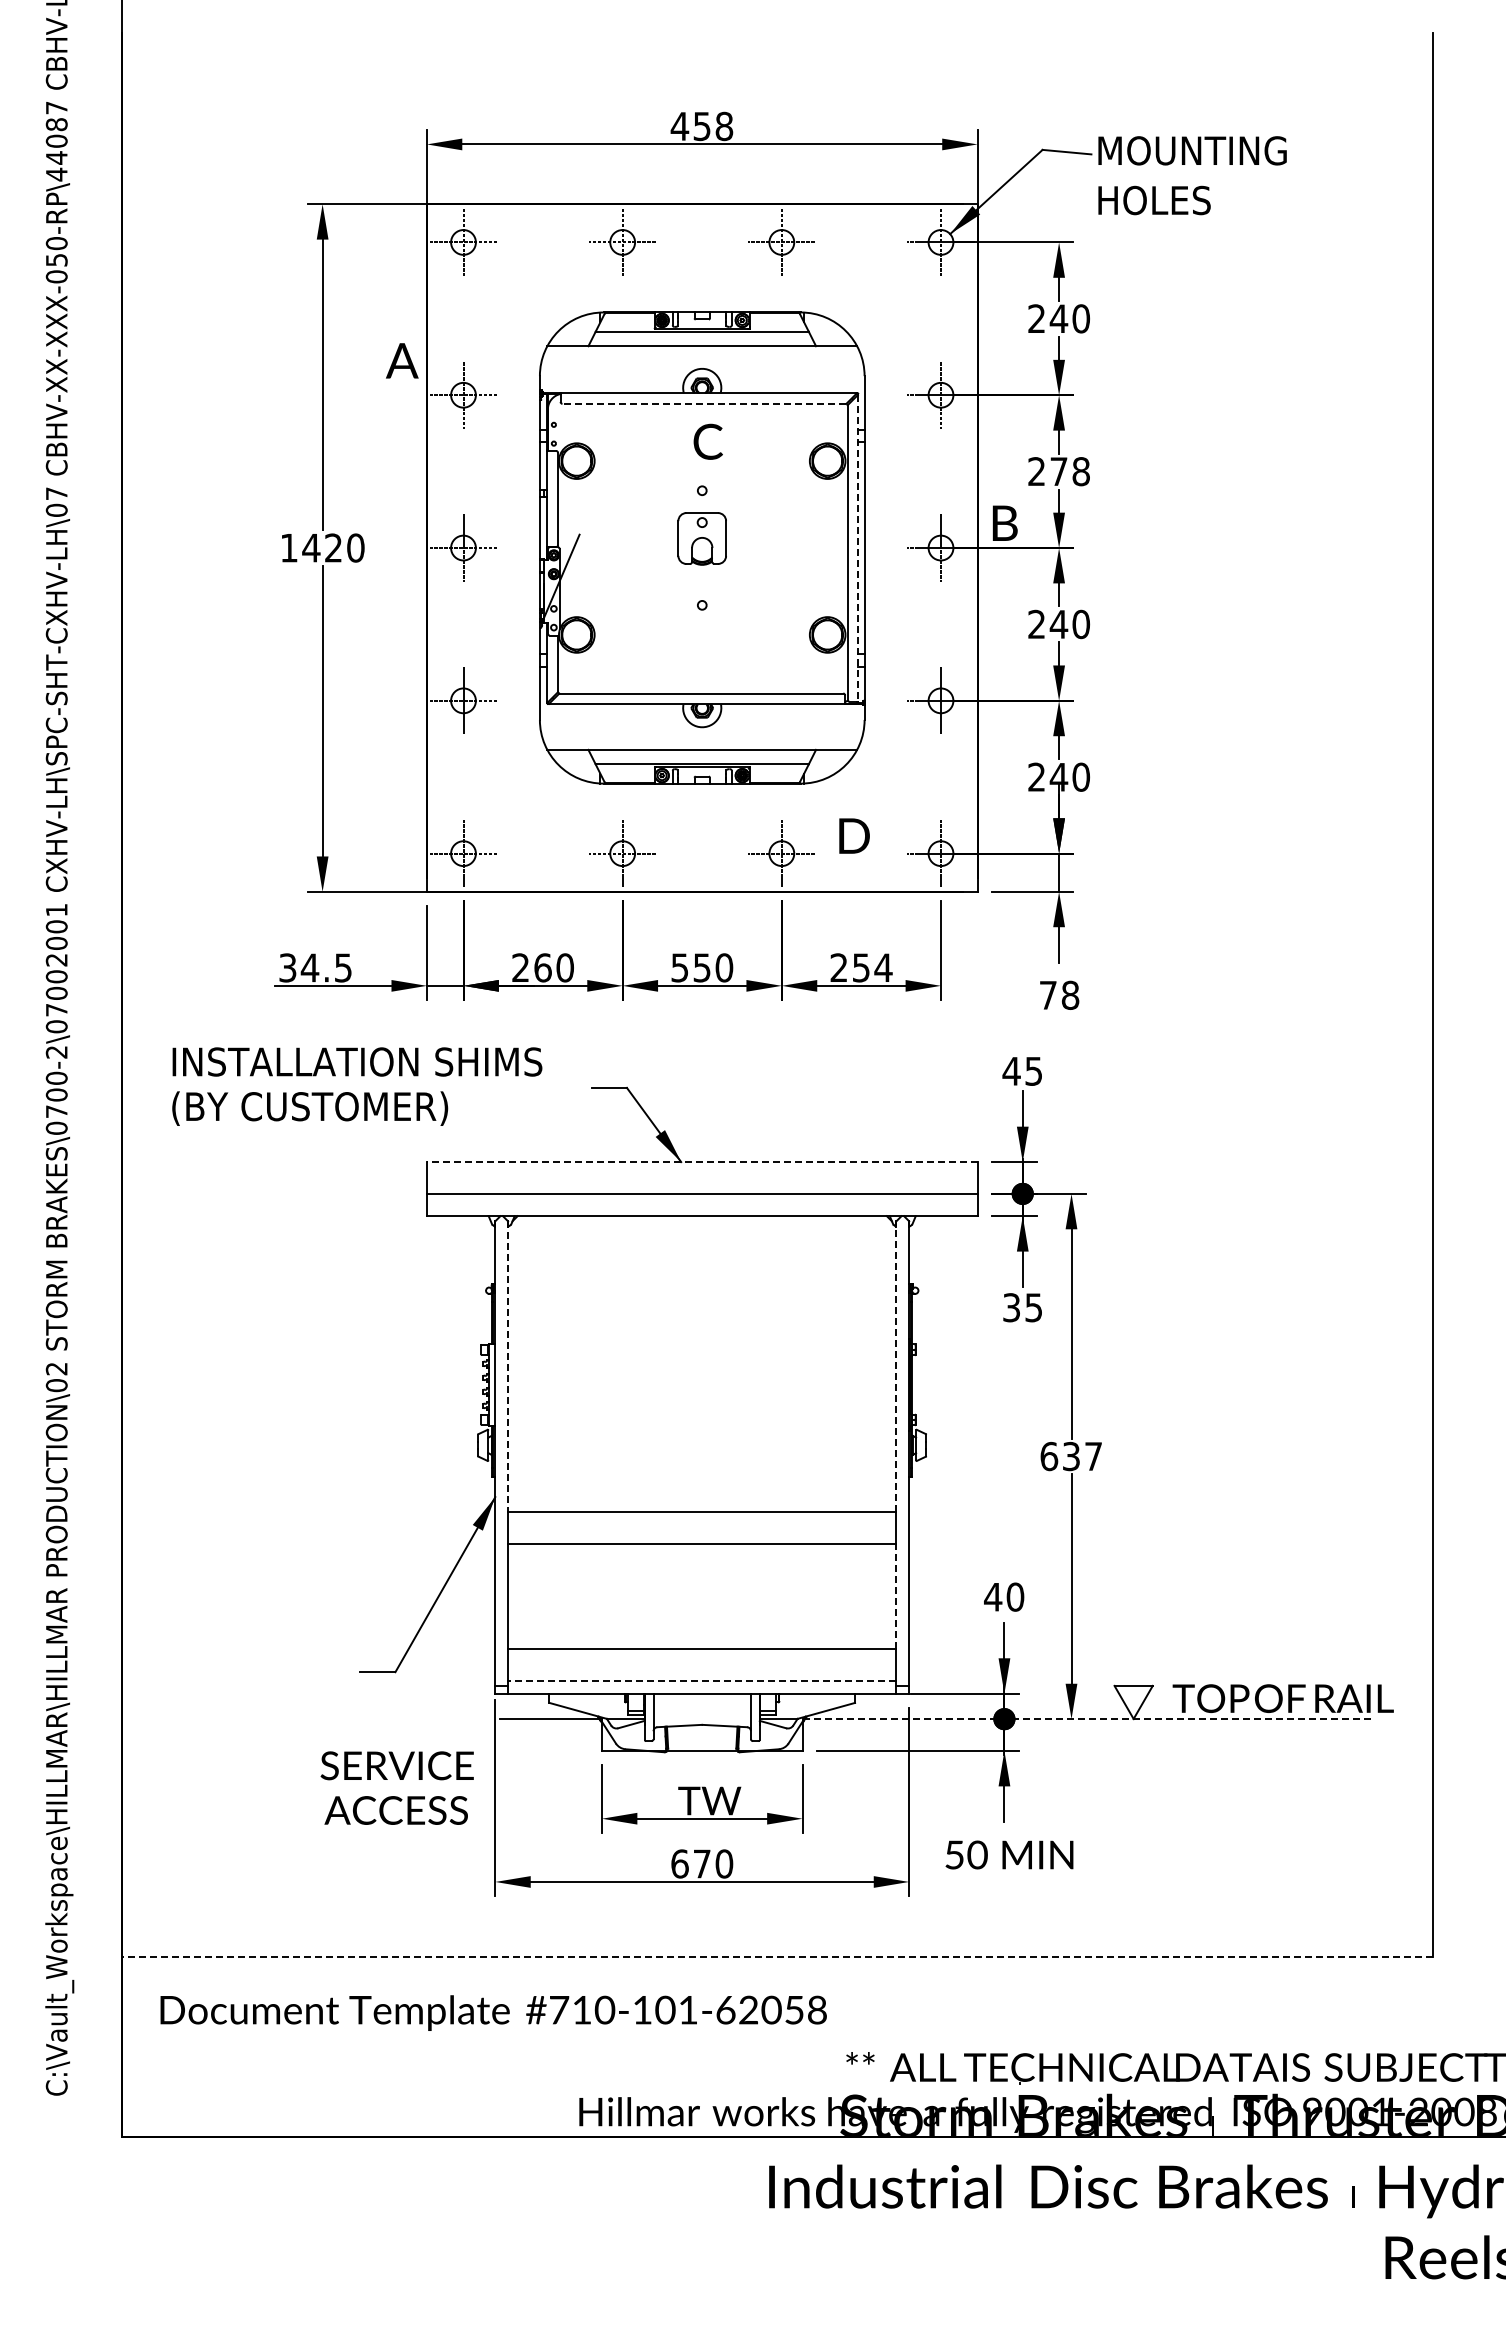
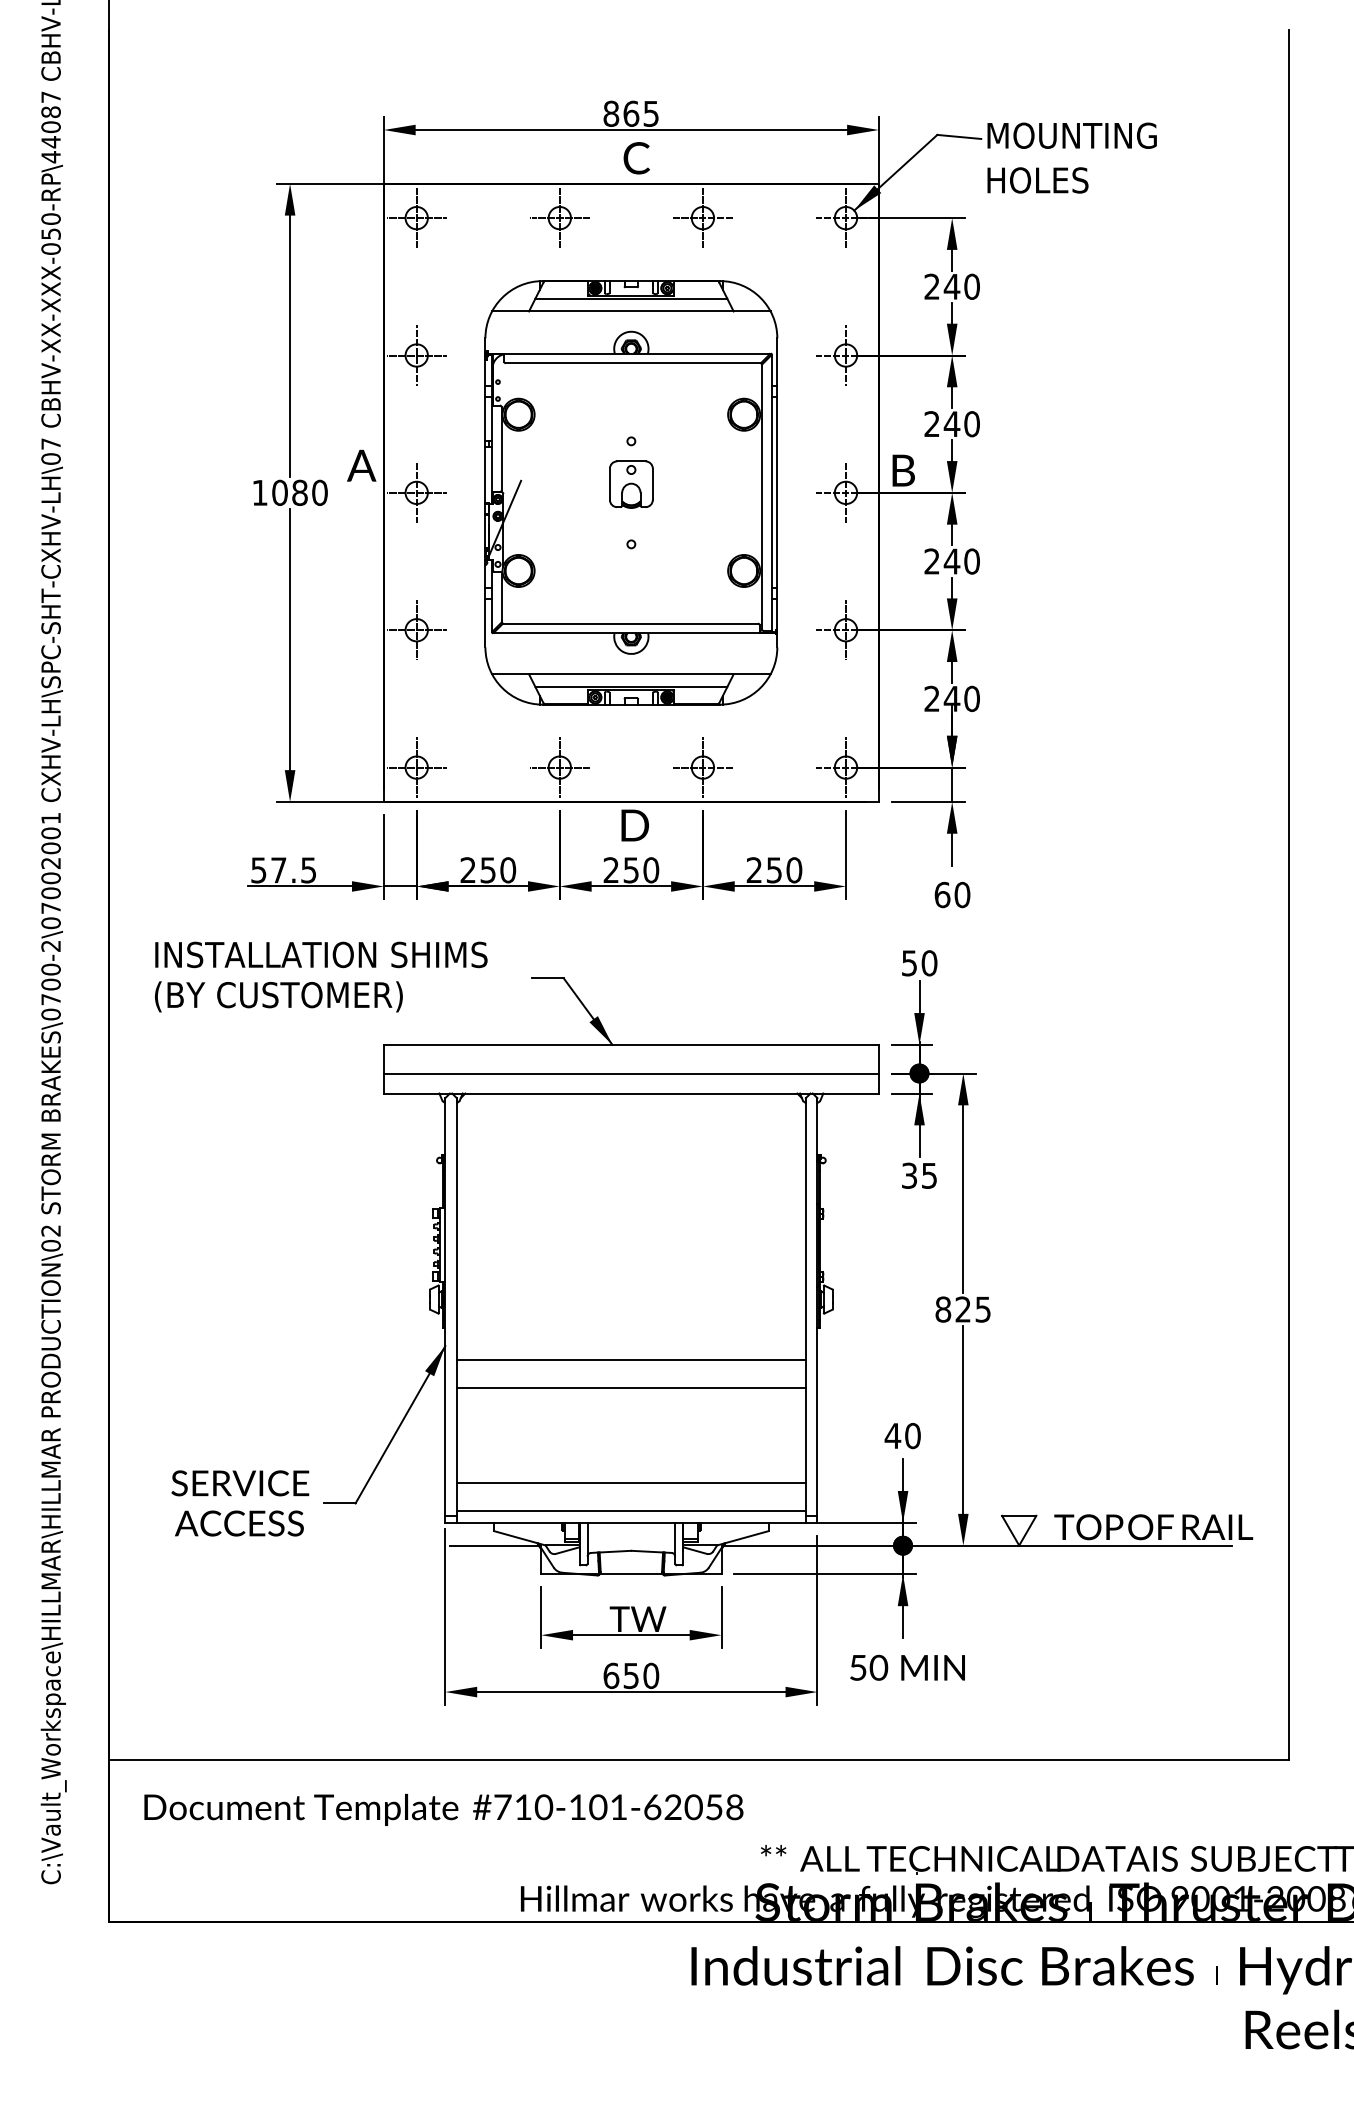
text: (701, 126) -> (630, 113), 458 -> 865
text: (402, 360) -> (361, 465), moved
line: (704, 403) -> (633, 362), dashed -> solid
text: (707, 441) -> (636, 157), moved
text: (1069, 471) -> (961, 424), 278 -> 240
text: (322, 547) -> (289, 492), 1420 -> 1080
line: (858, 548) -> (771, 493), dashed -> solid
text: (854, 835) -> (635, 825), moved
text: (299, 967) -> (269, 869), 34.5 -> 57.5
text: (542, 967) -> (487, 869), 260 -> 250
text: (679, 967) -> (610, 869), 550 -> 250
text: (883, 967) -> (794, 869), 254 -> 250
text: (1059, 994) -> (952, 894), 78 -> 60
text: (1022, 1070) -> (919, 962), 45 -> 50
line: (701, 1162) -> (630, 1045), dashed -> solid
line: (896, 1366) -> (806, 1228), dashed -> solid
line: (508, 1367) -> (457, 1229), dashed -> solid
text: (1070, 1456) -> (962, 1309), 637 -> 825
line: (896, 1596) -> (806, 1435), dashed -> solid
line: (701, 1680) -> (630, 1510), dashed -> solid
line: (1087, 1719) -> (977, 1546), dashed -> solid
text: (396, 1787) -> (239, 1502), moved
text: (701, 1863) -> (630, 1675), 670 -> 650
line: (777, 1957) -> (699, 1759), dashed -> solid

